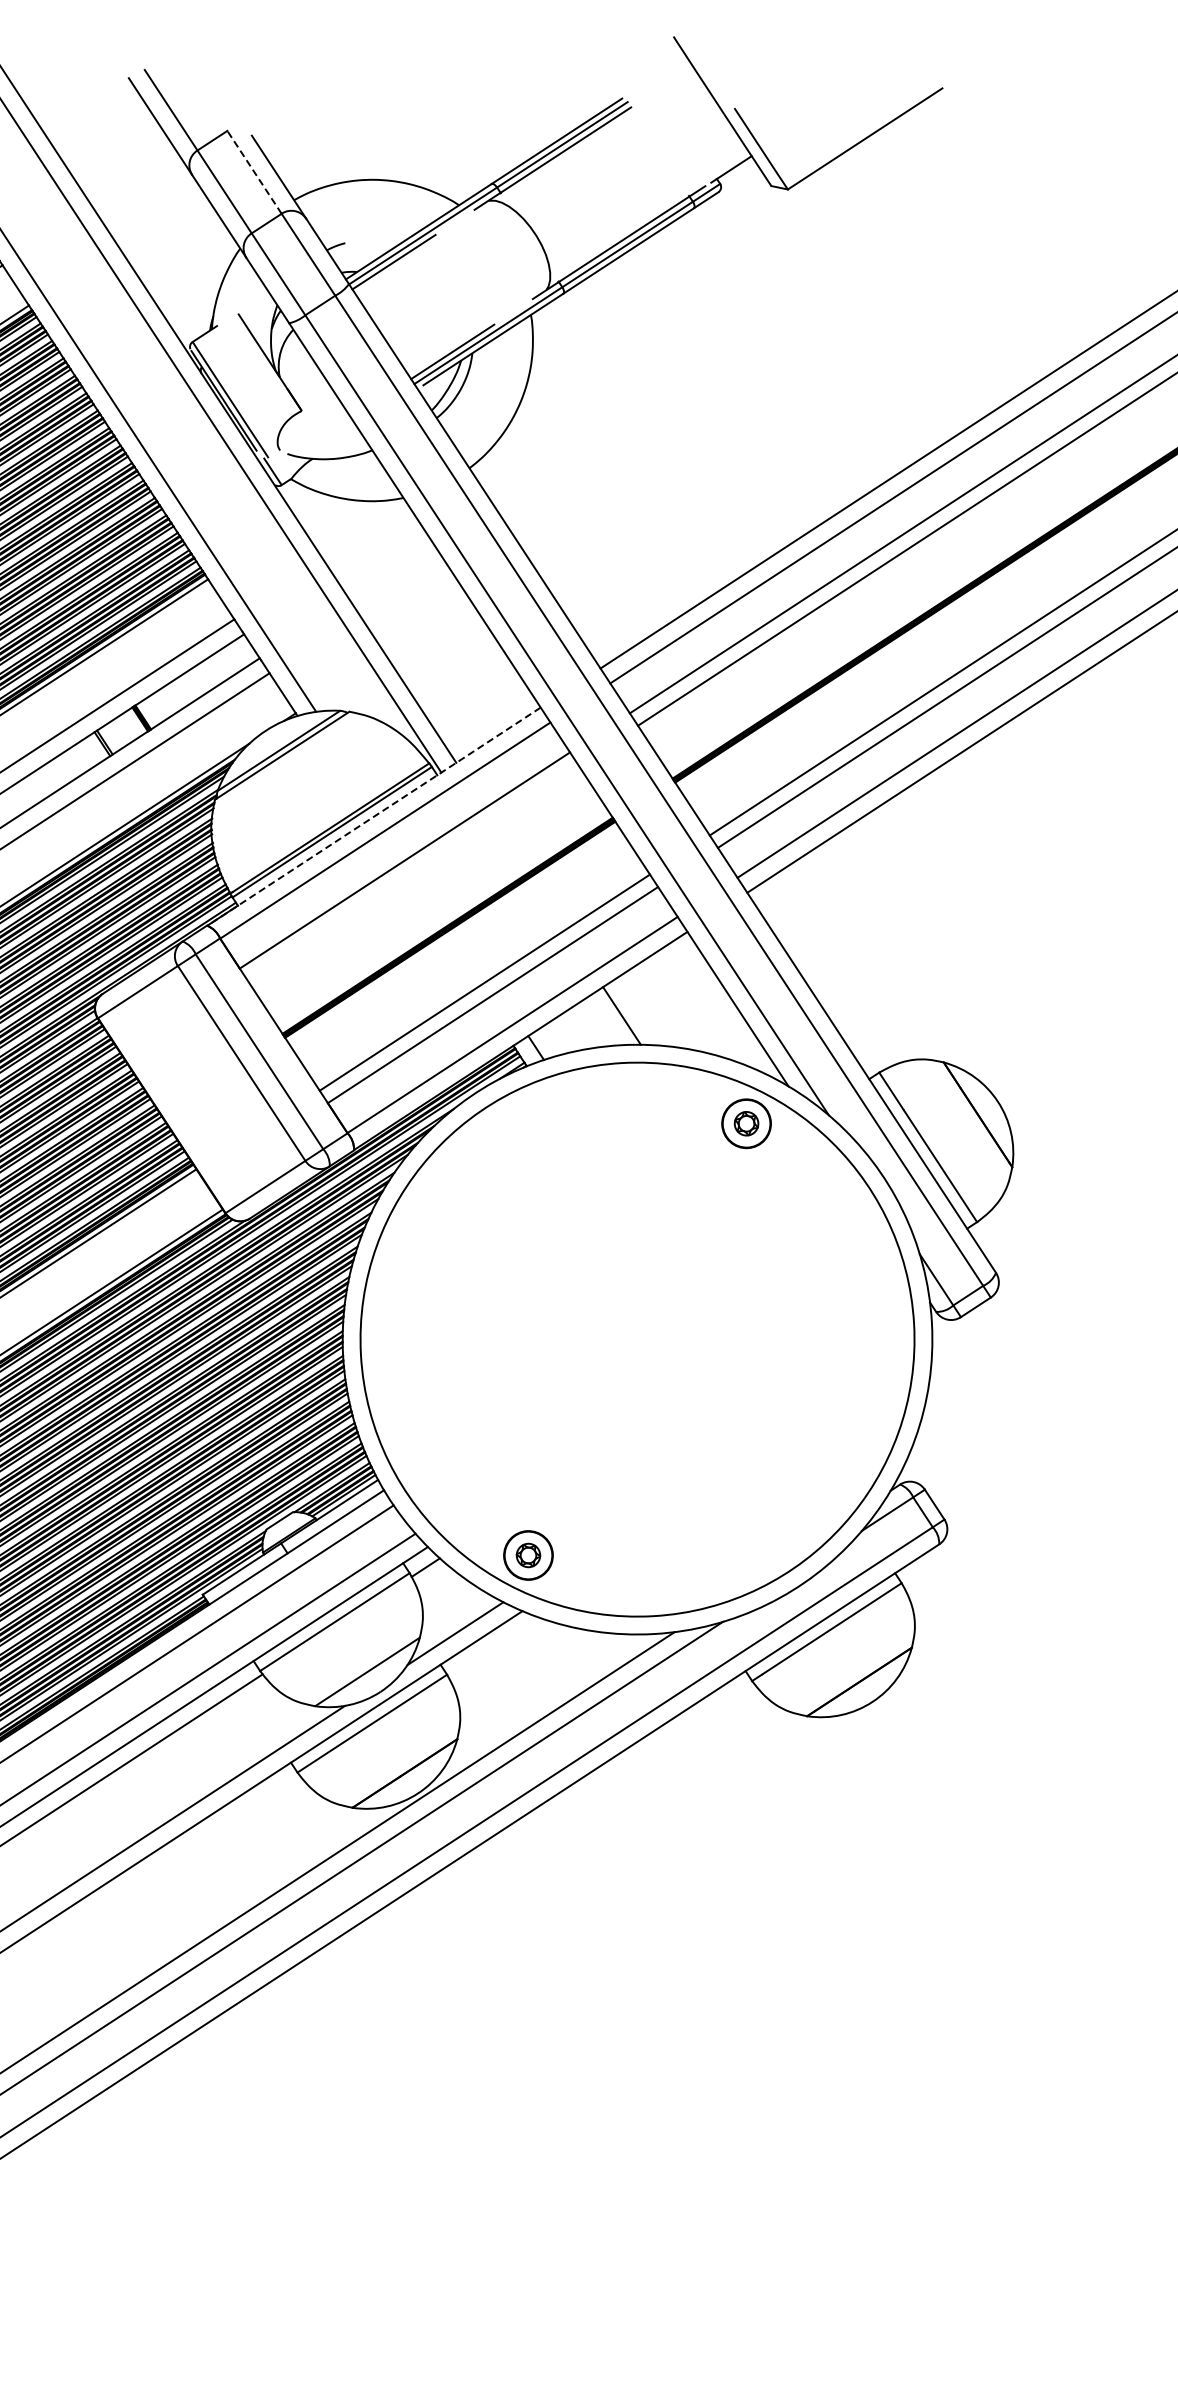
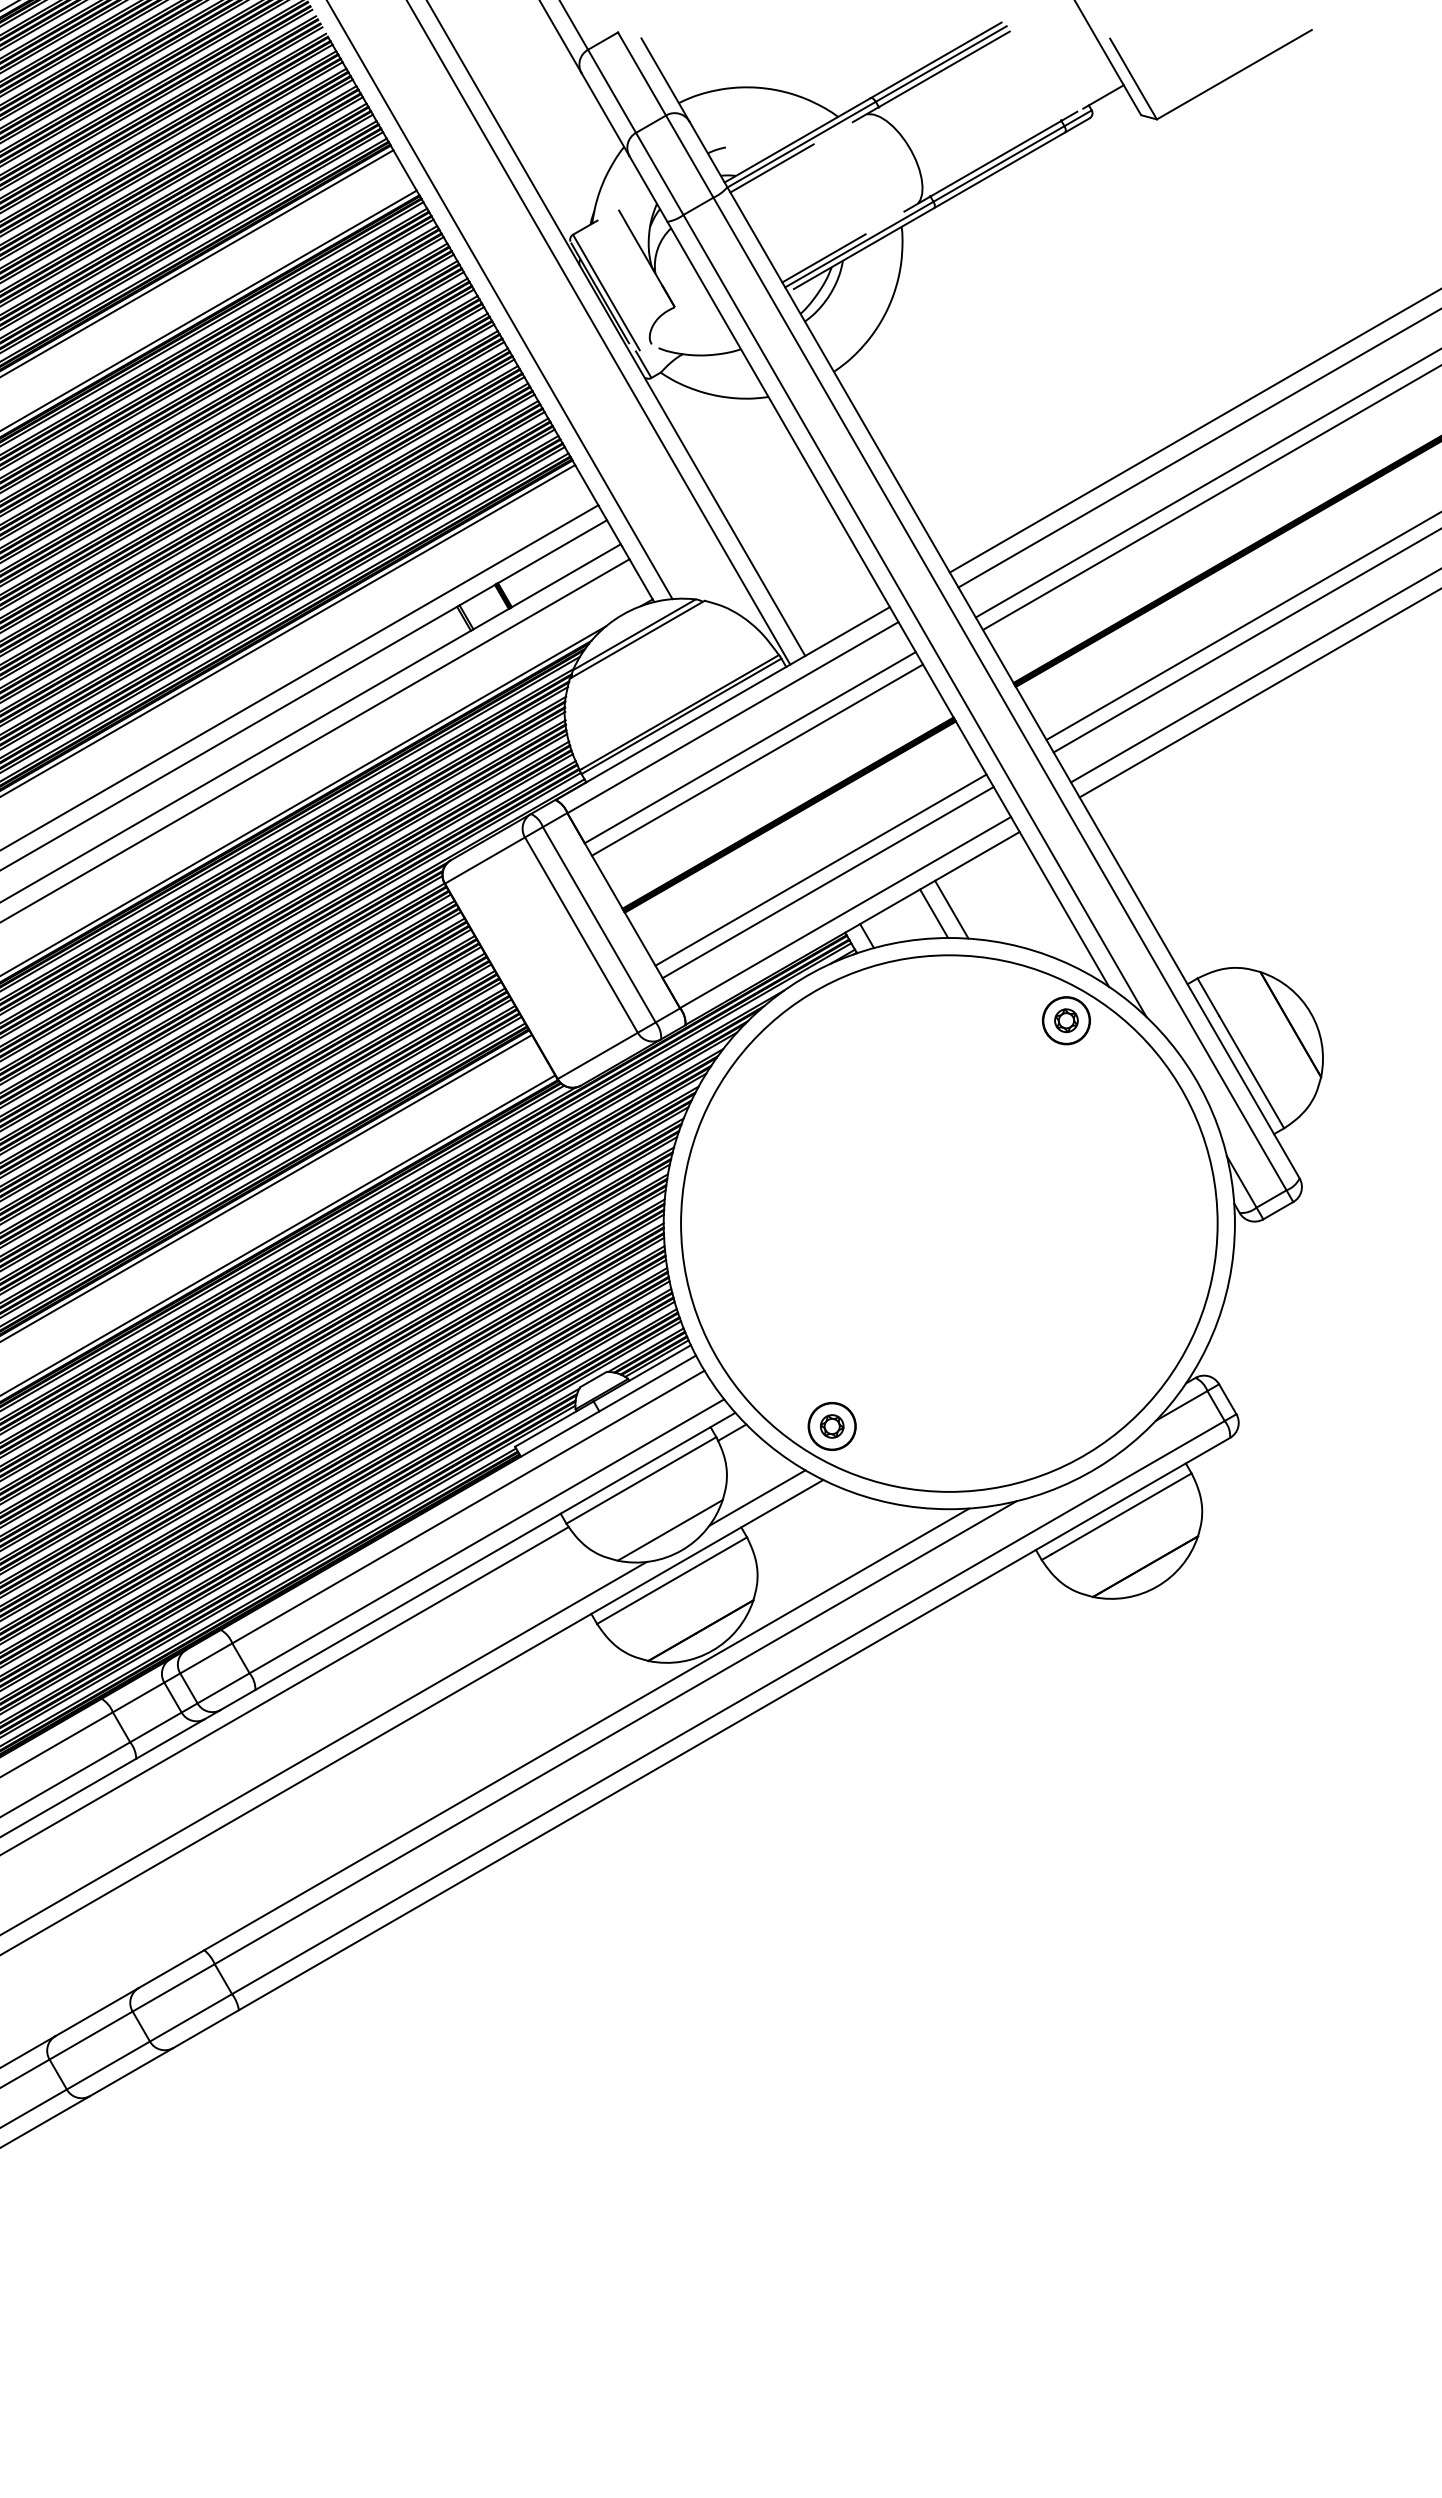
line: (255, 172) -> (642, 74), dashed -> solid
line: (373, 816) -> (722, 703), dashed -> solid
line: (413, 872) -> (757, 759), added
line: (604, 1020) -> (934, 913), added

